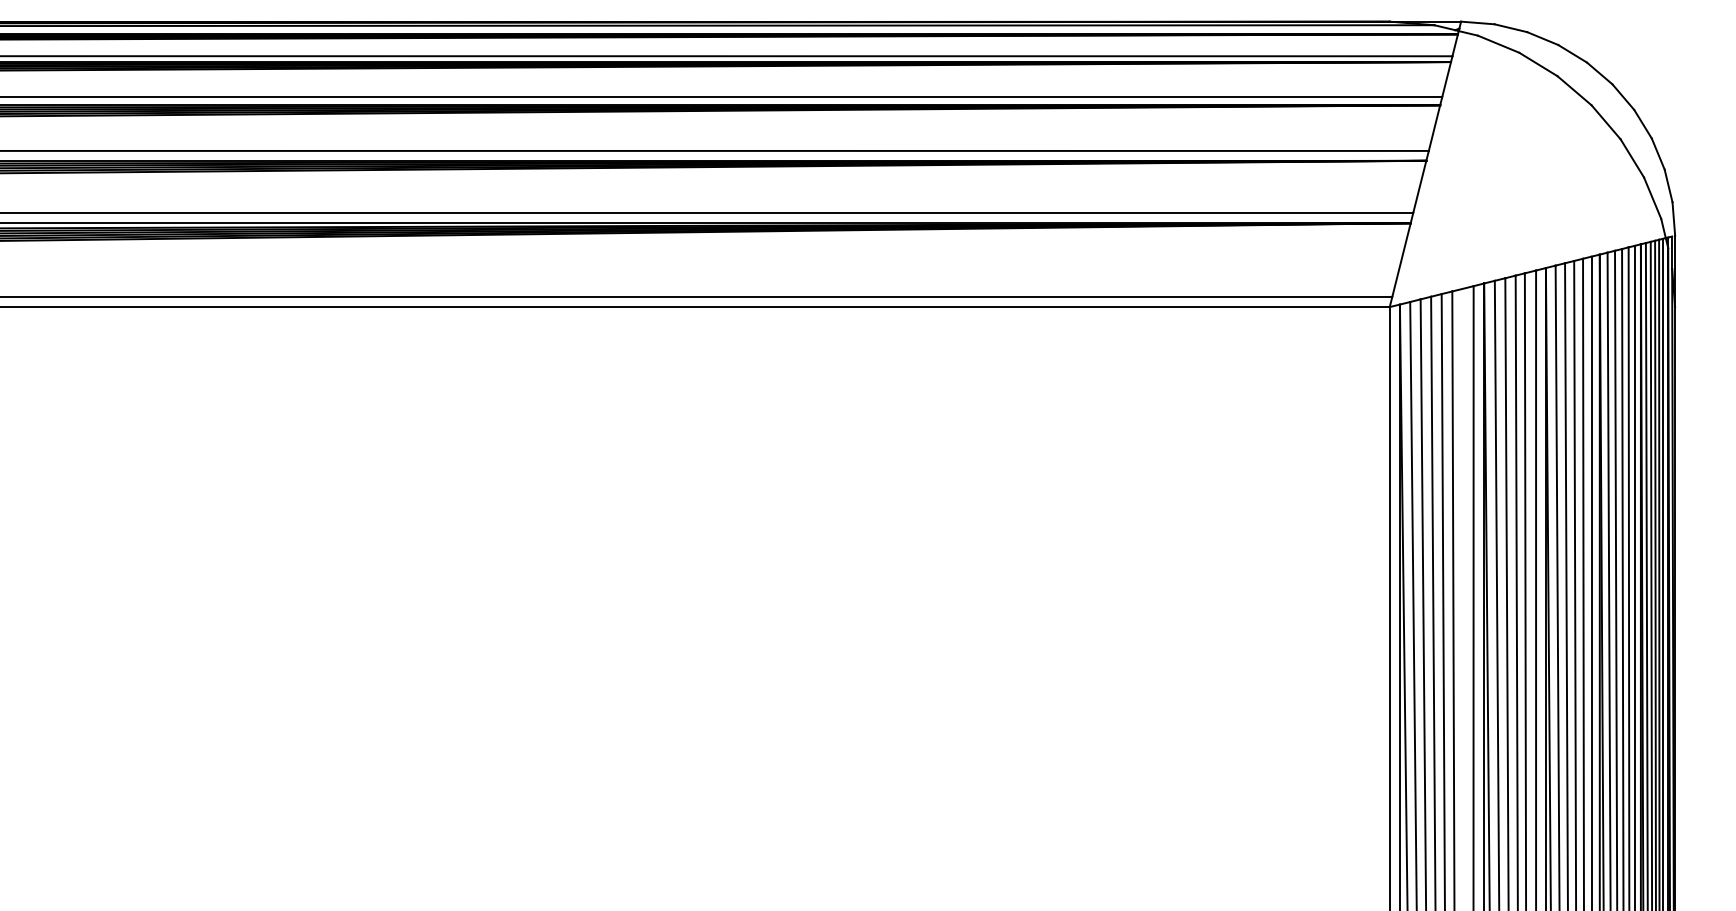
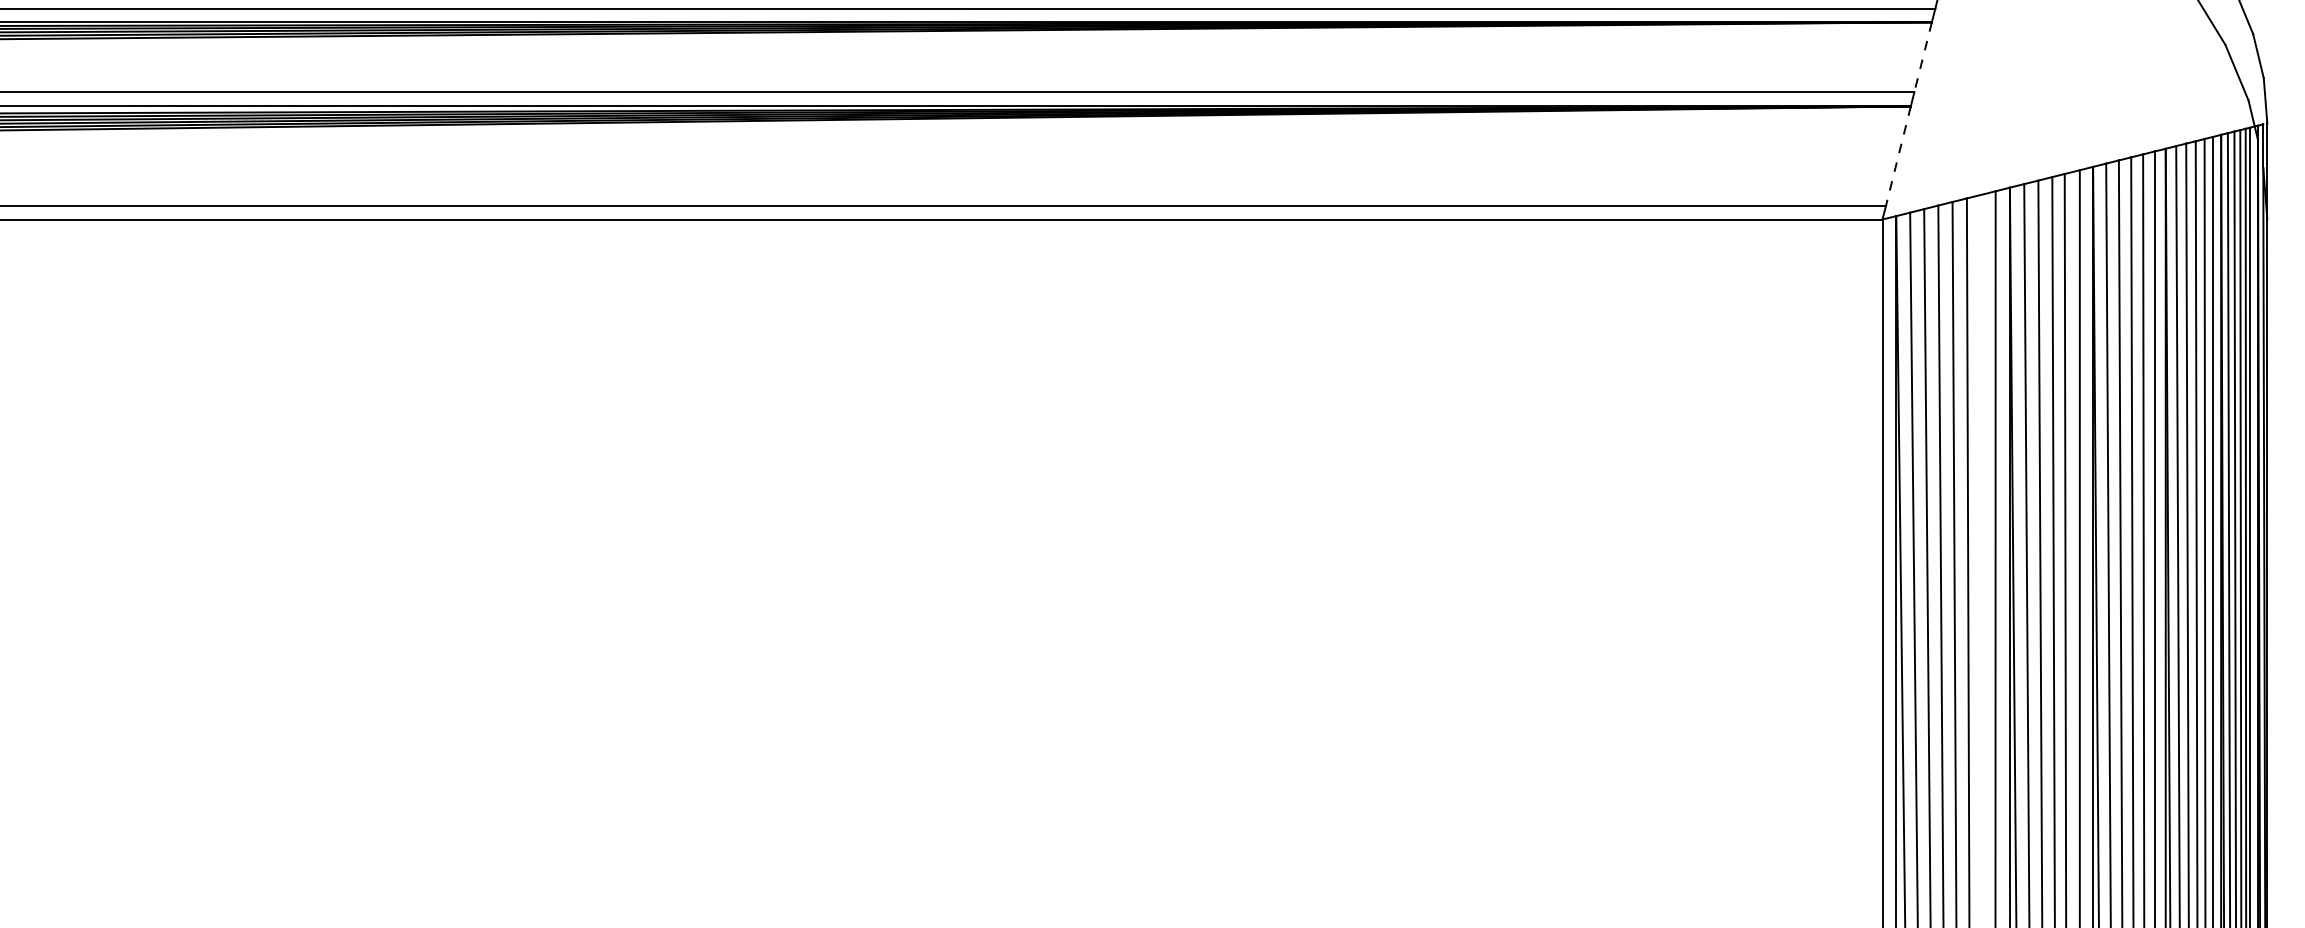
line: (1419, 186) -> (1922, 56), solid -> dashed
line: (1401, 260) -> (1898, 156), solid -> dashed

